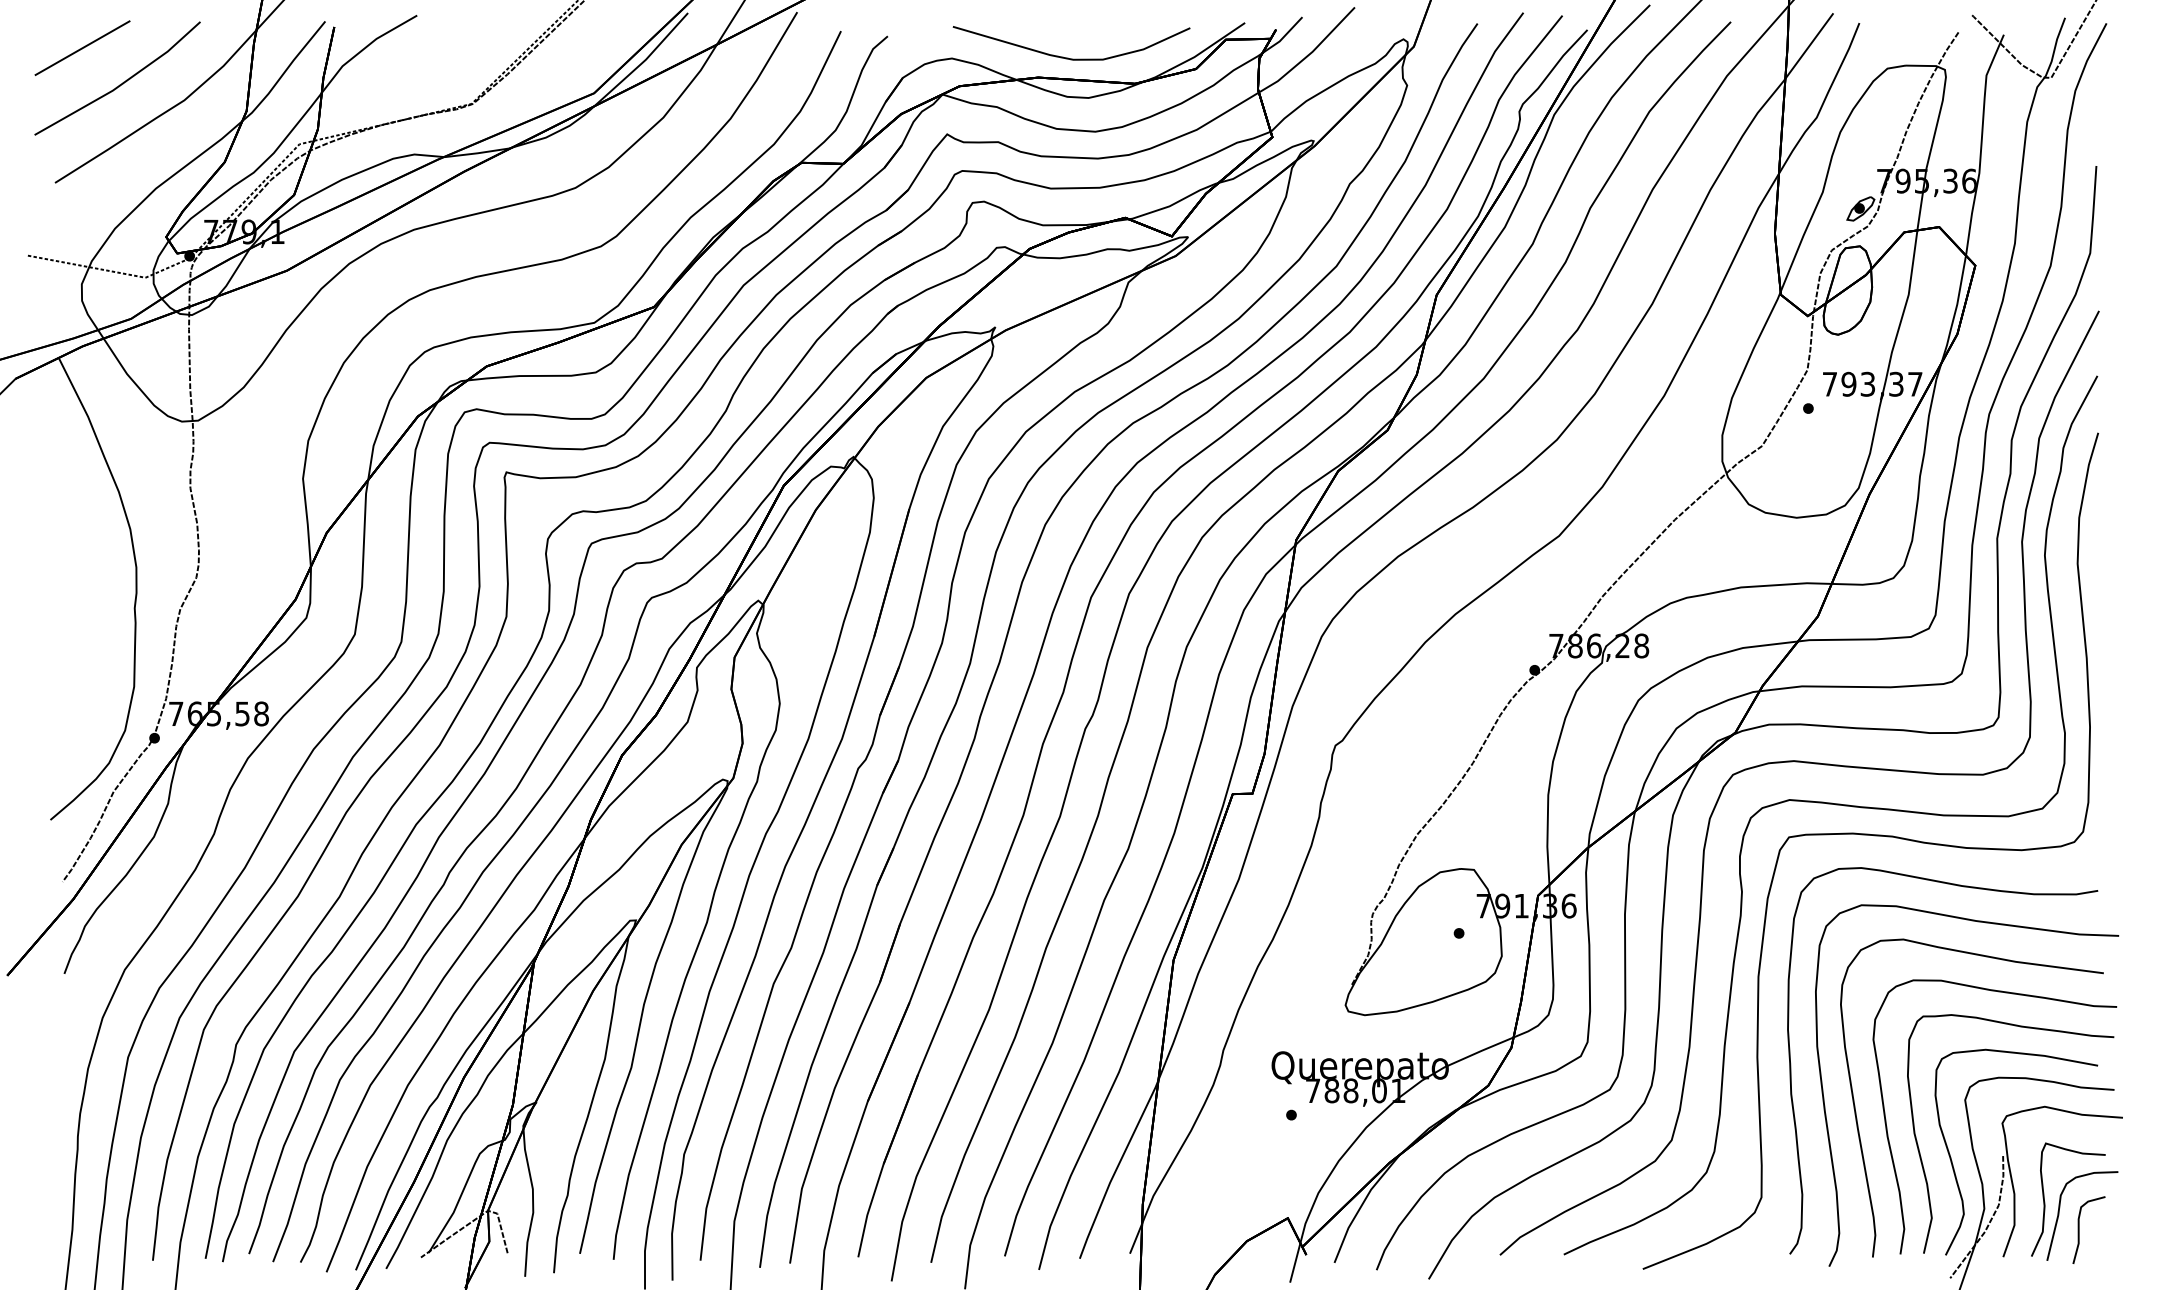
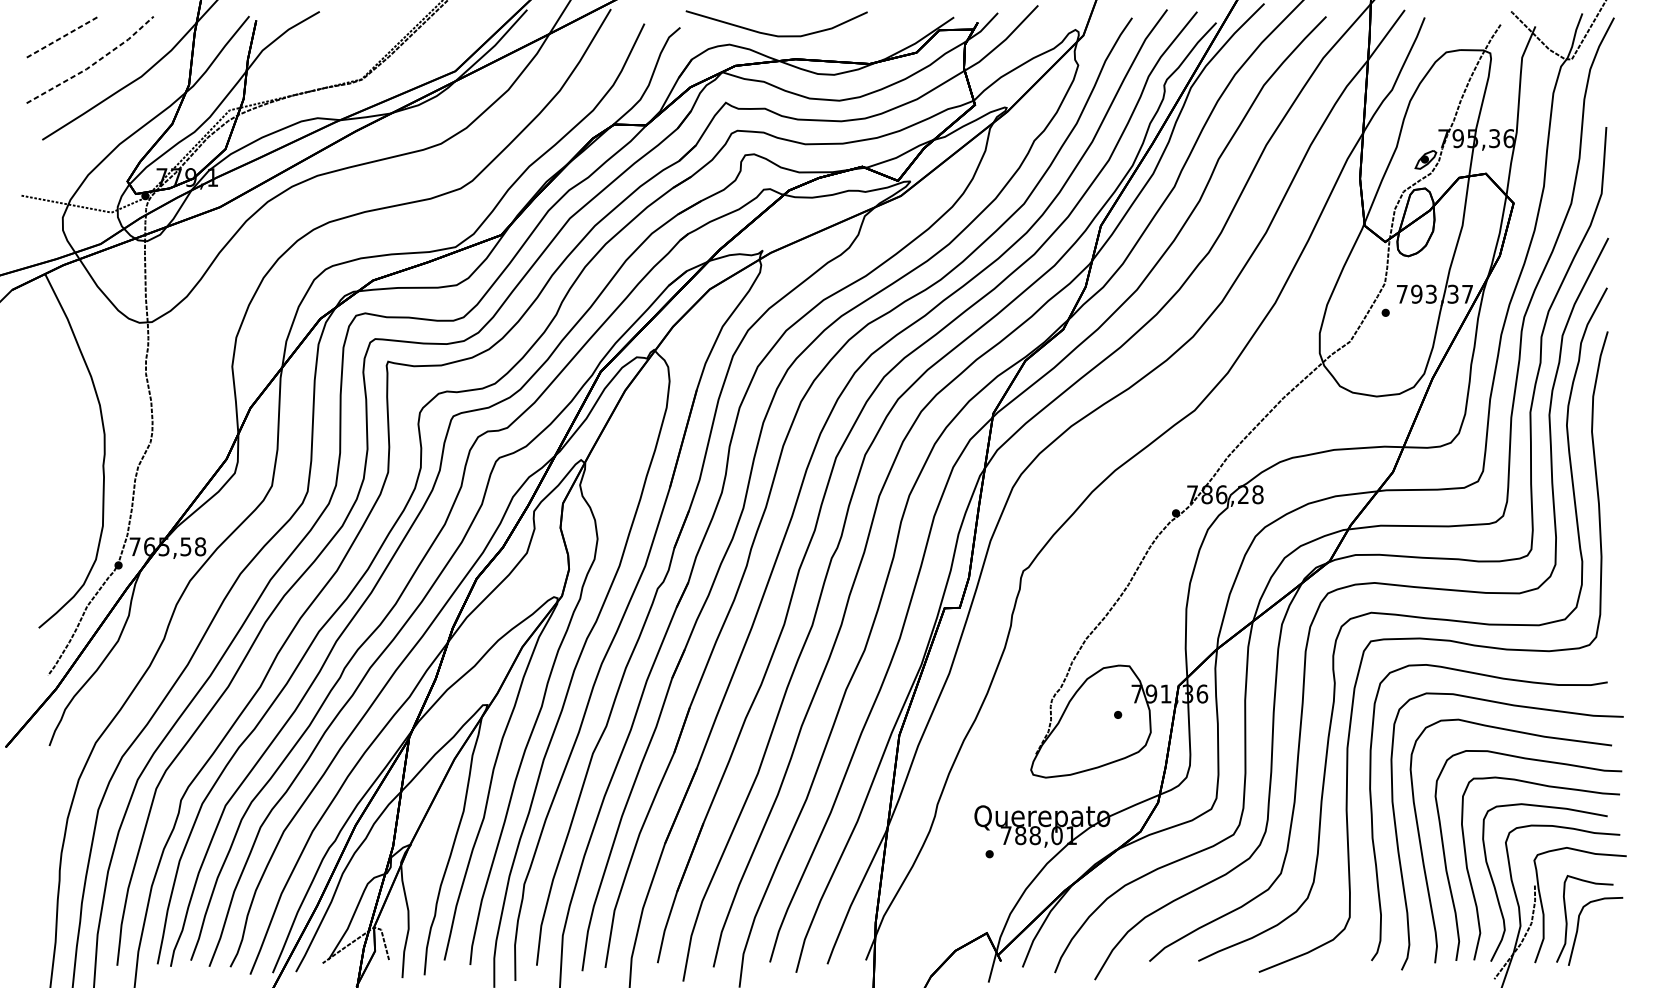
line: (82, 48) -> (63, 36), solid -> dashed
curve: (1068, 57) -> (774, 34), moved
line: (122, 83) -> (93, 63), solid -> dashed
curve: (2079, 1229) -> (1593, 941), removed

